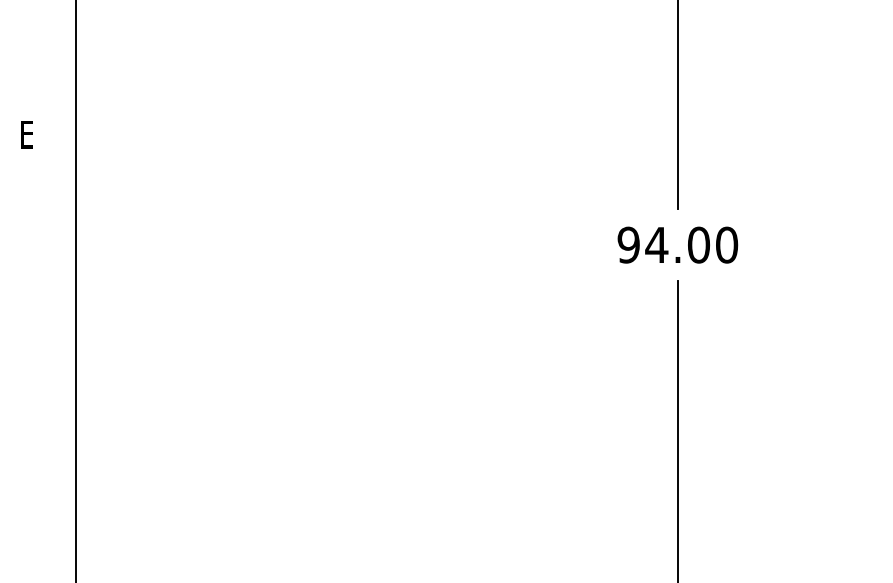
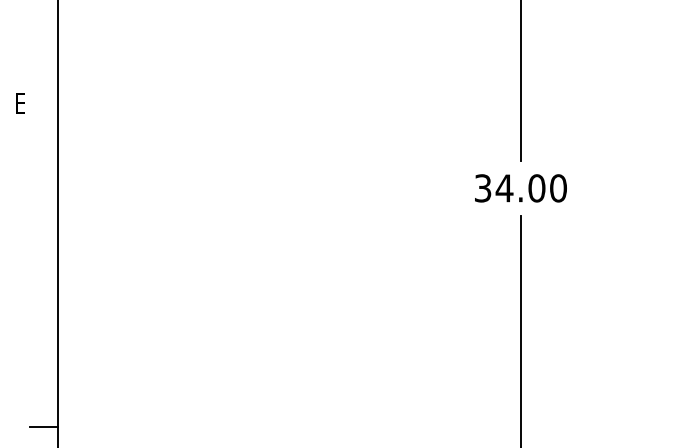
text: (628, 245) -> (482, 188), 94.00 -> 34.00
line: (56, 555) -> (43, 426), added

